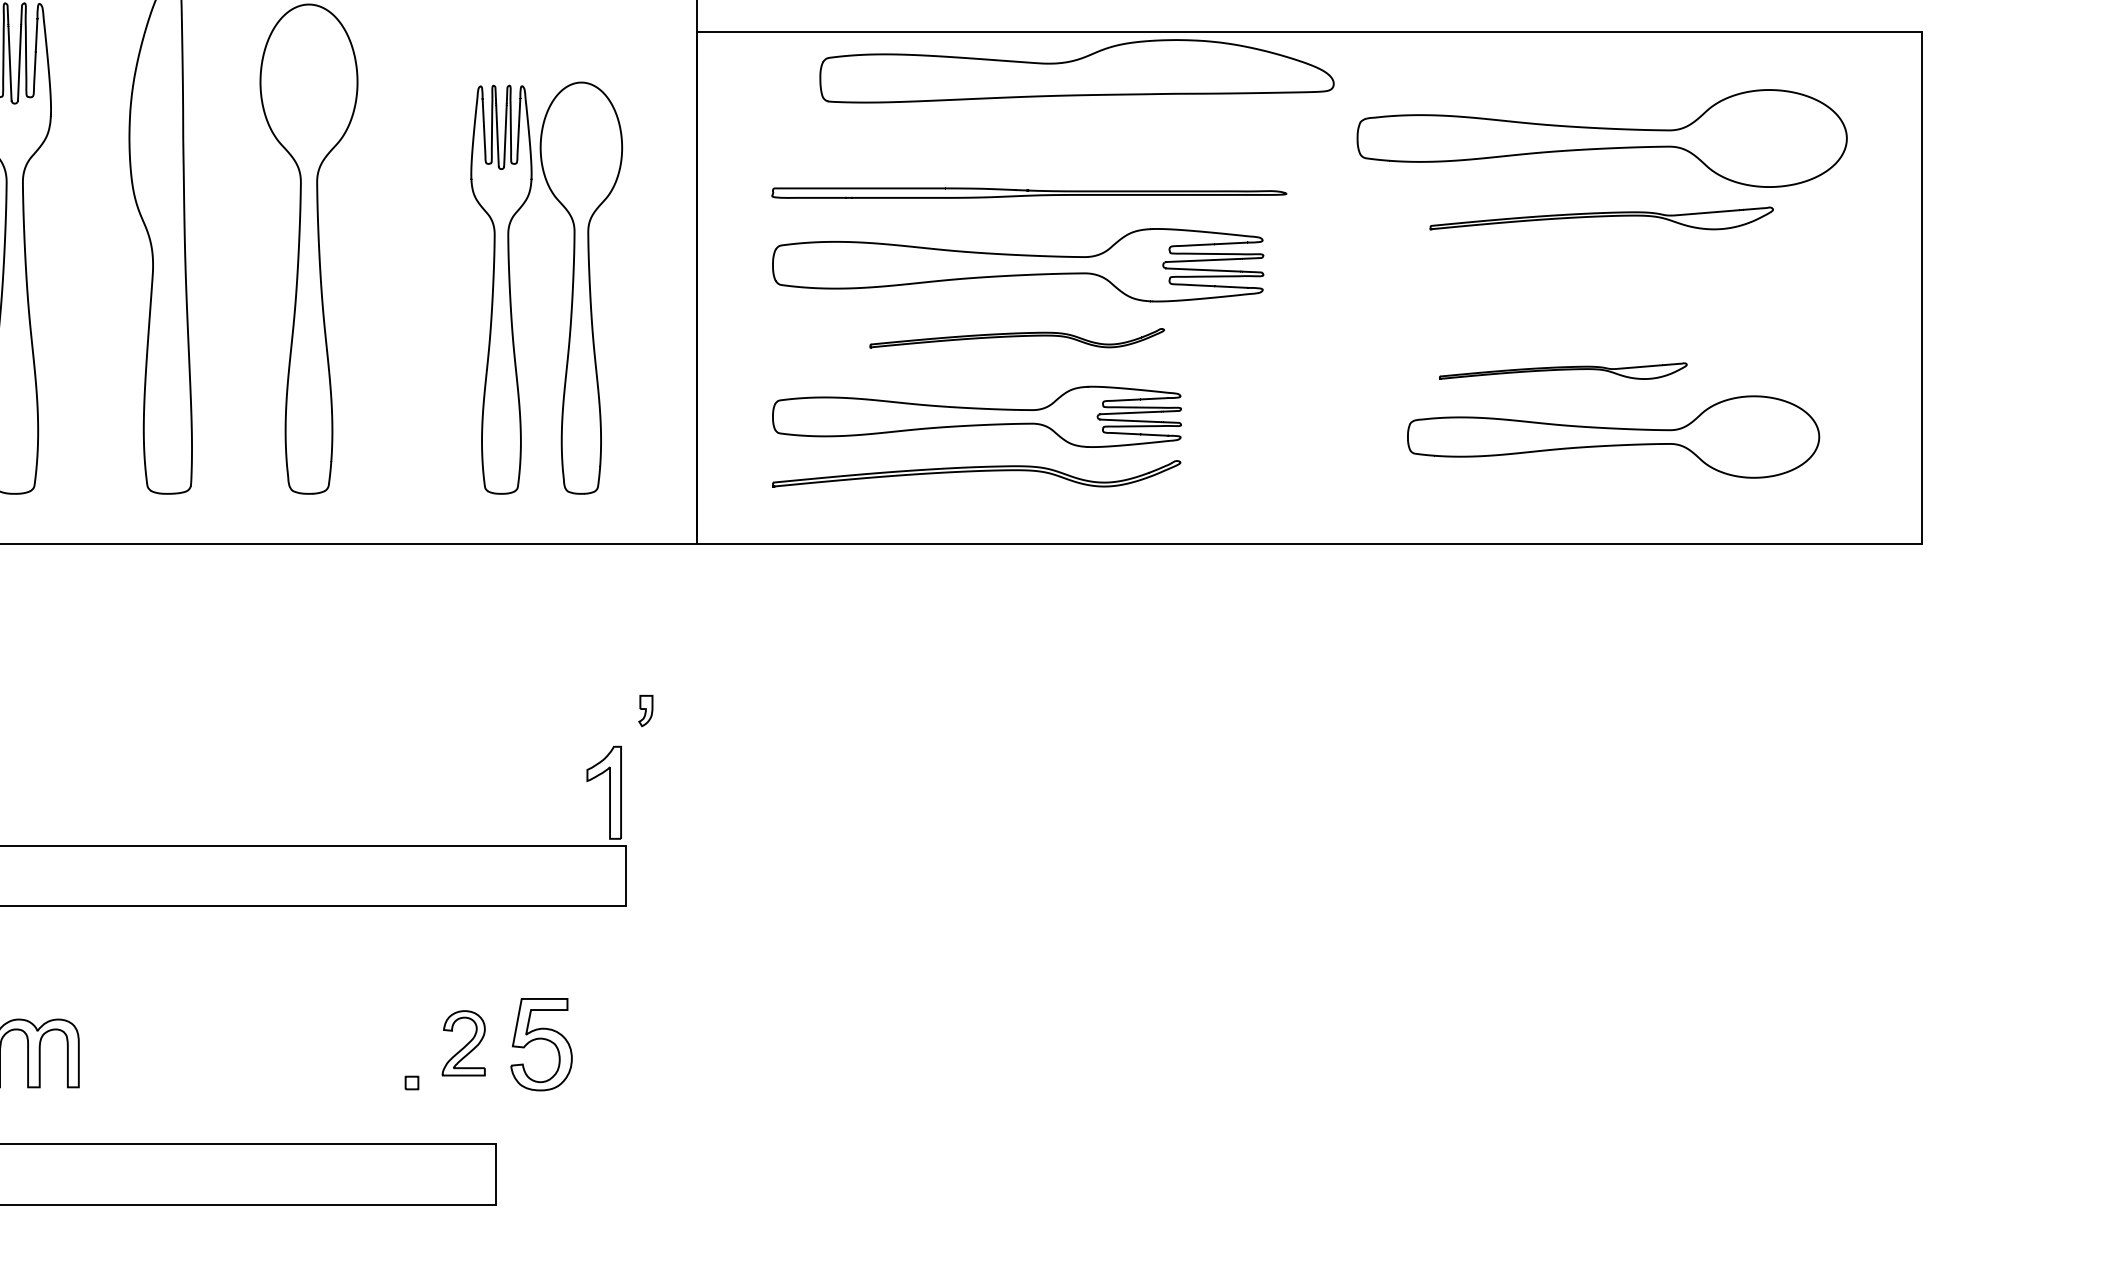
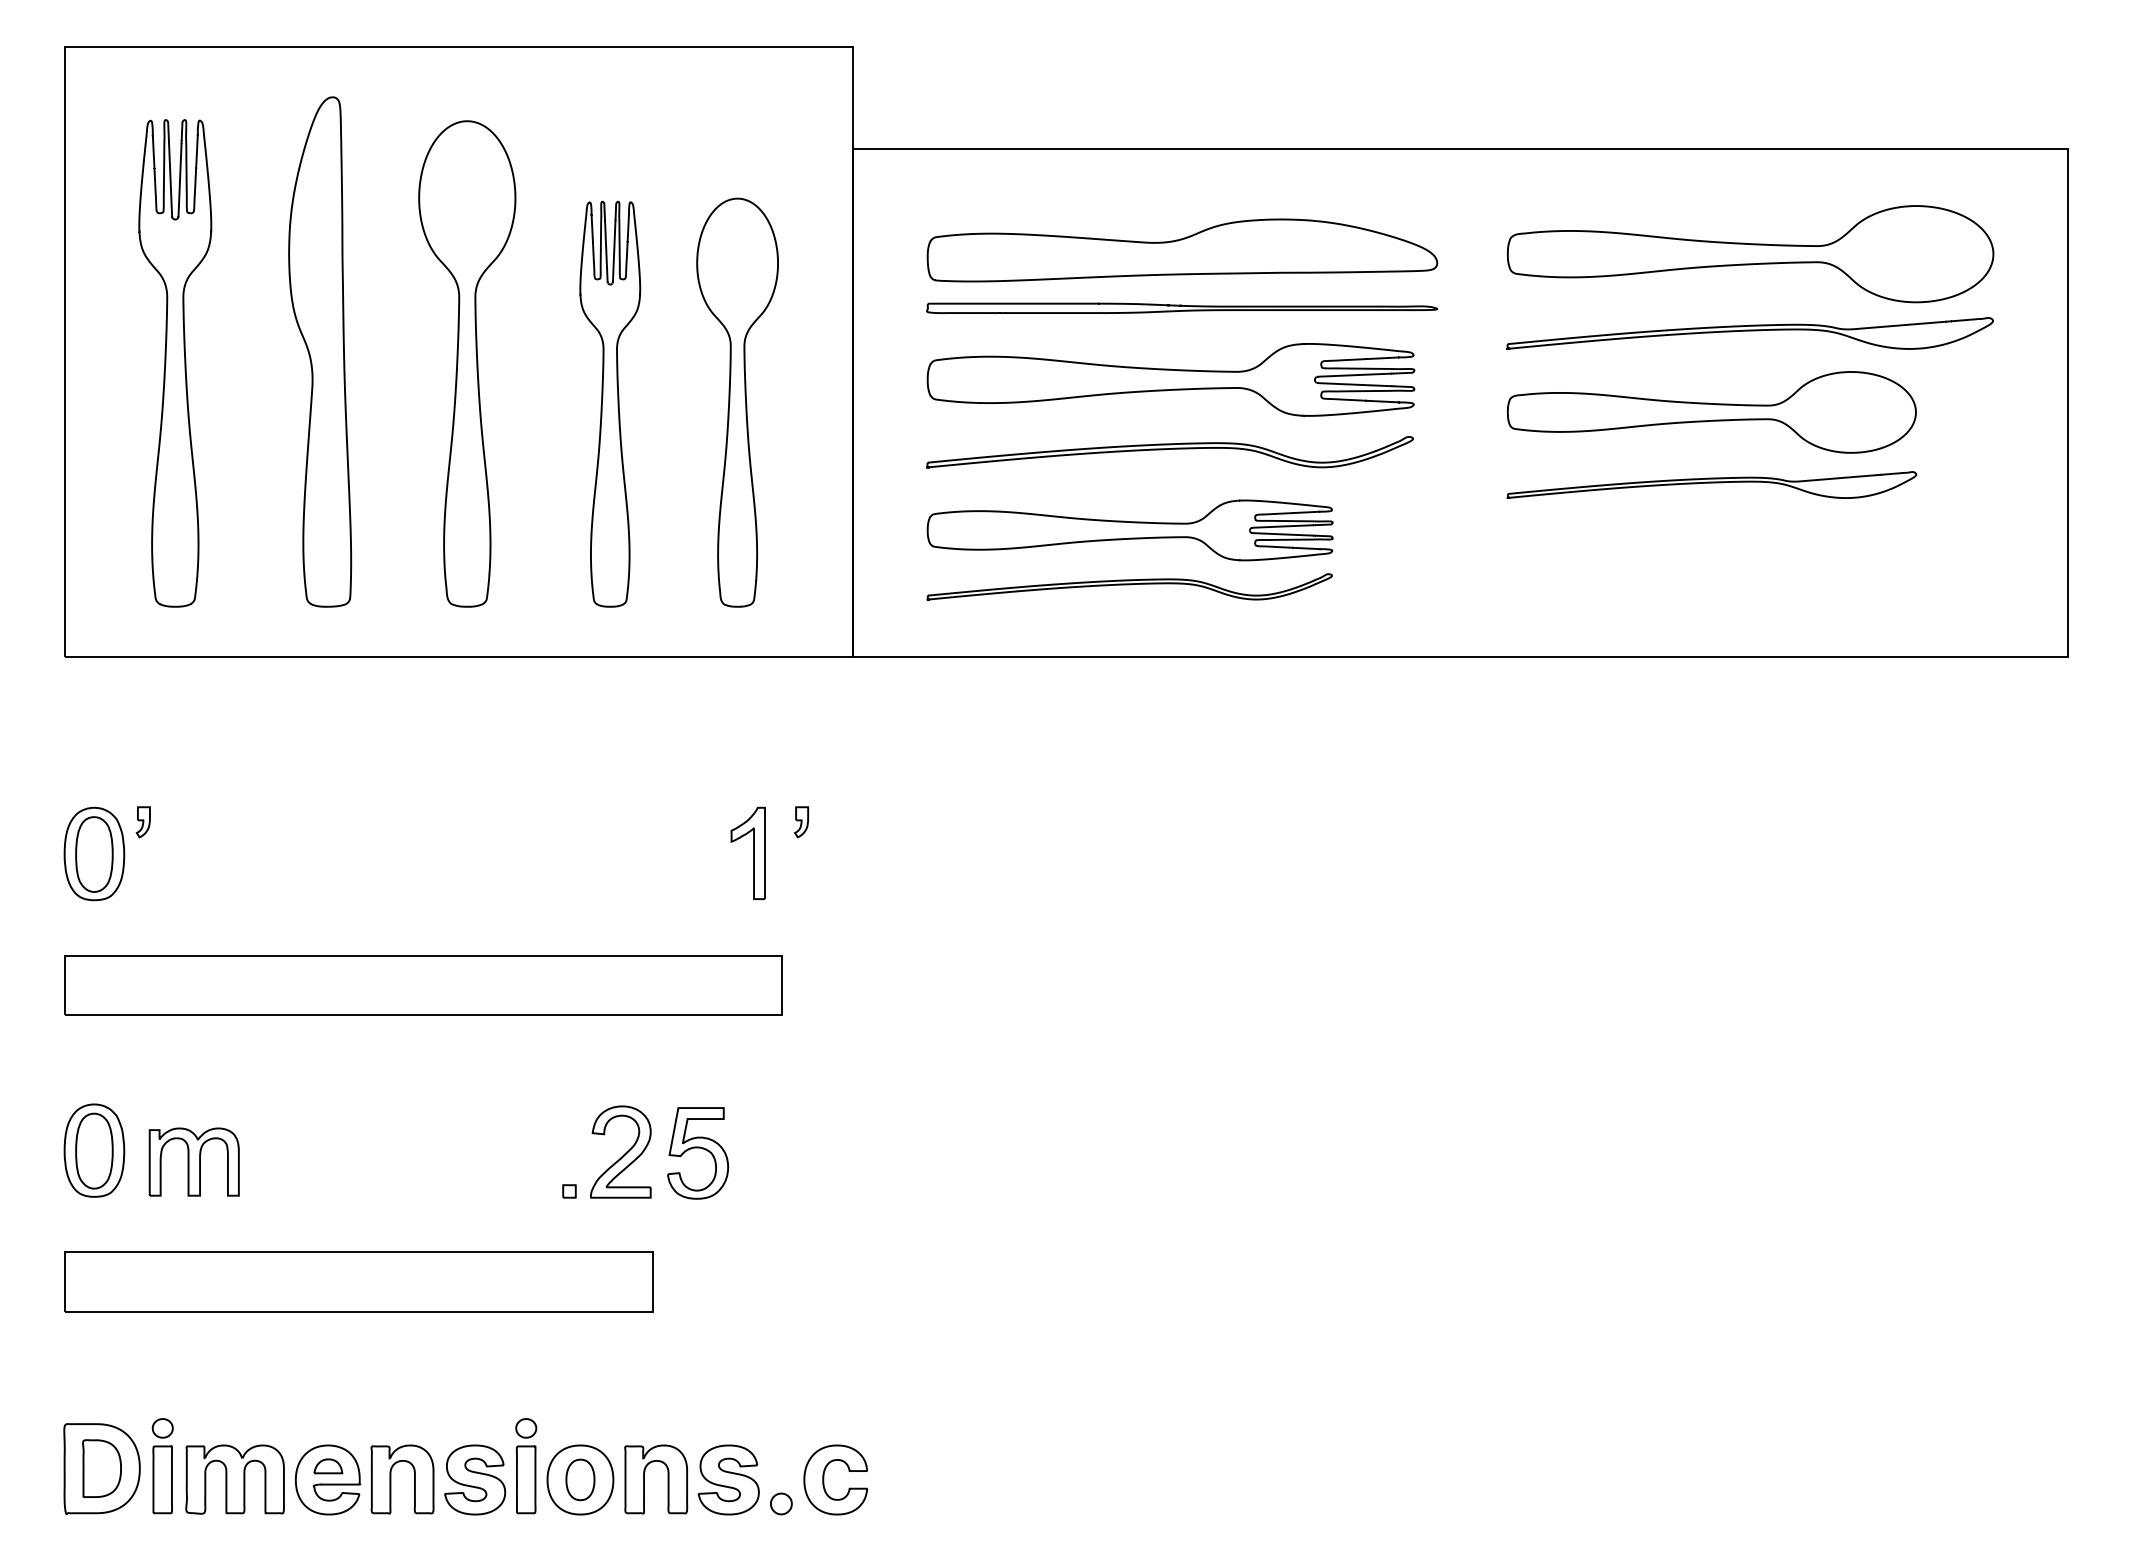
part: (1077, 71) -> (1182, 250), moved
part: (1601, 218) -> (1749, 333), size x1.43
part: (501, 289) -> (610, 403), moved
part: (1016, 338) -> (1169, 452), size x1.67
part: (1562, 370) -> (1711, 484), size x1.67
part: (1613, 437) -> (1711, 412), moved
part: (603, 791) -> (747, 852), moved
part: (463, 1042) -> (620, 1151), size x1.43

